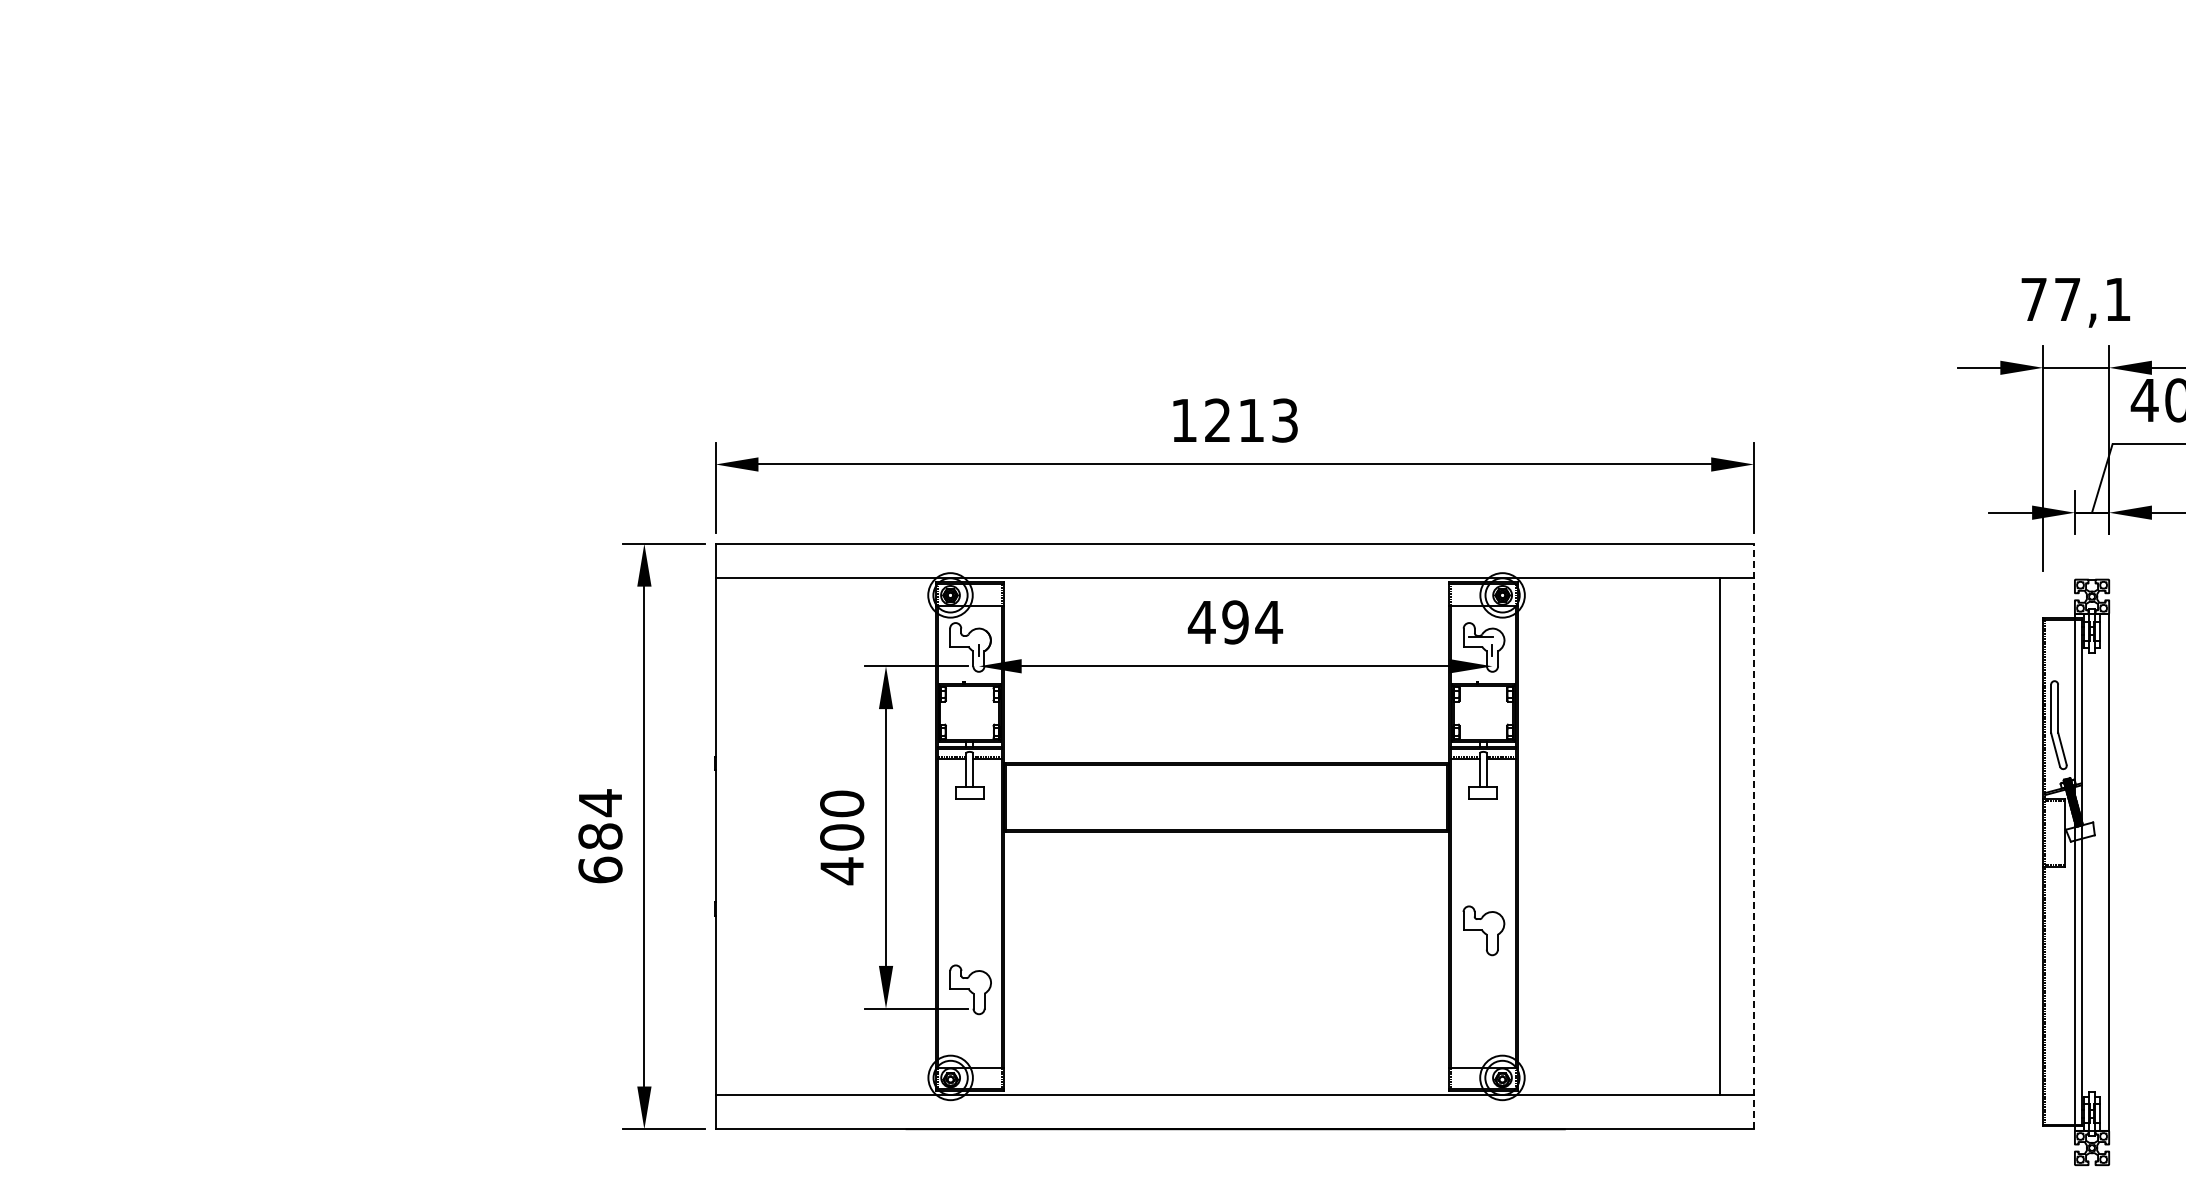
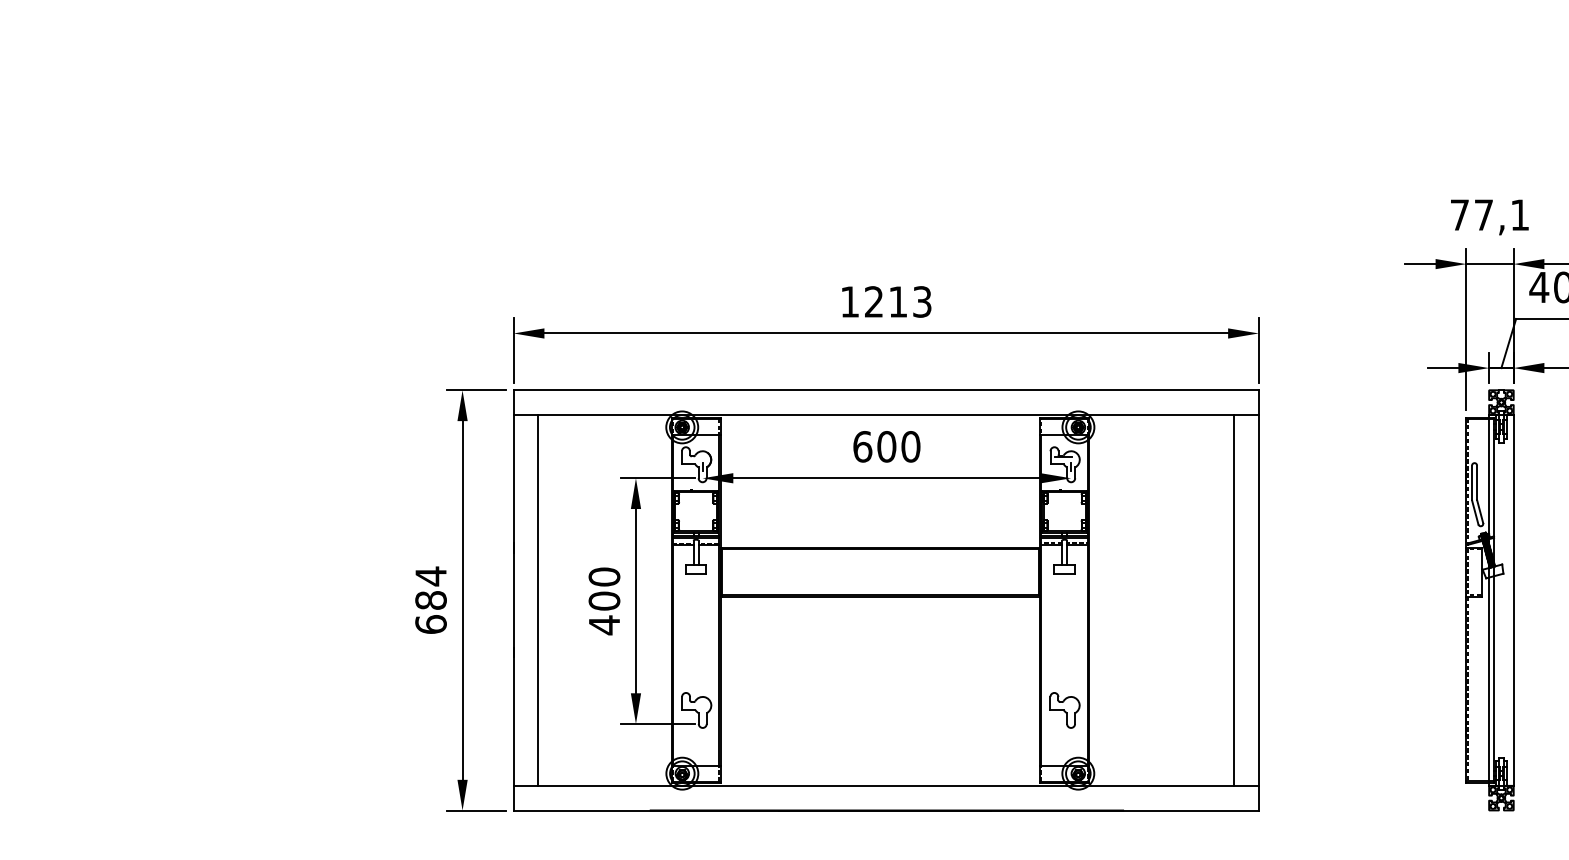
text: (1235, 622) -> (886, 446), 494 -> 600
line: (749, 836) -> (538, 600), added
line: (1754, 836) -> (1259, 600), dashed -> solid
part: (2076, 872) -> (1490, 600), moved
part: (1483, 930) -> (1064, 710), moved

